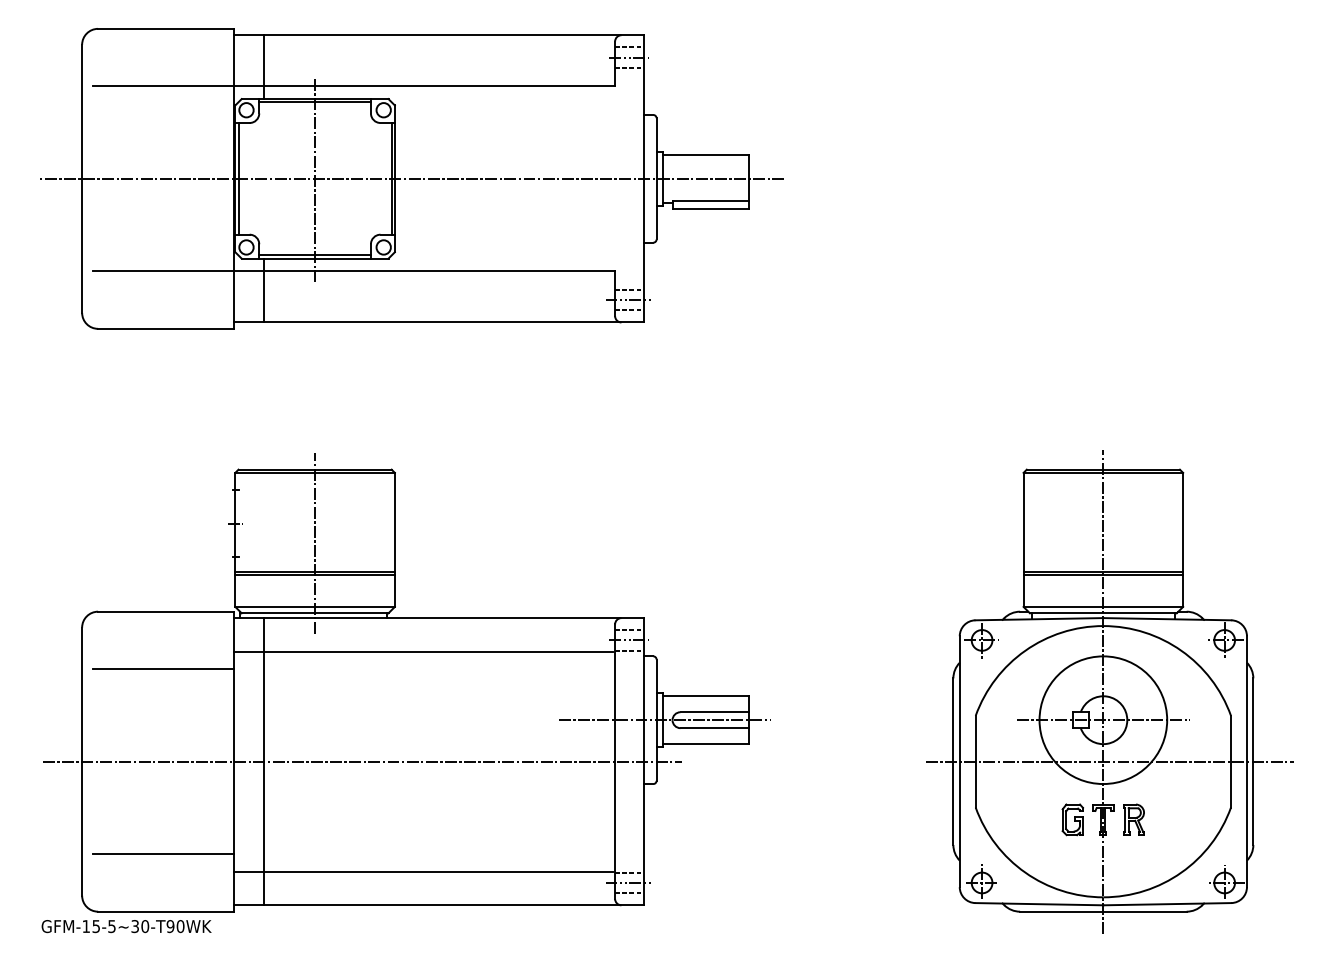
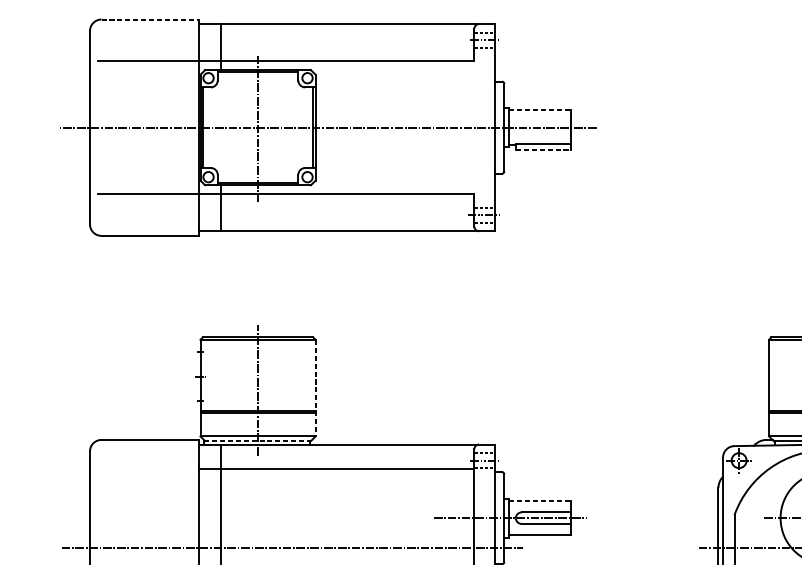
line: (165, 28) -> (150, 19), solid -> dashed
line: (706, 154) -> (540, 110), solid -> dashed
line: (711, 209) -> (543, 149), solid -> dashed
line: (394, 540) -> (315, 388), solid -> dashed
line: (314, 613) -> (257, 441), solid -> dashed
line: (163, 669) -> (148, 481), removed
line: (706, 696) -> (540, 501), solid -> dashed

